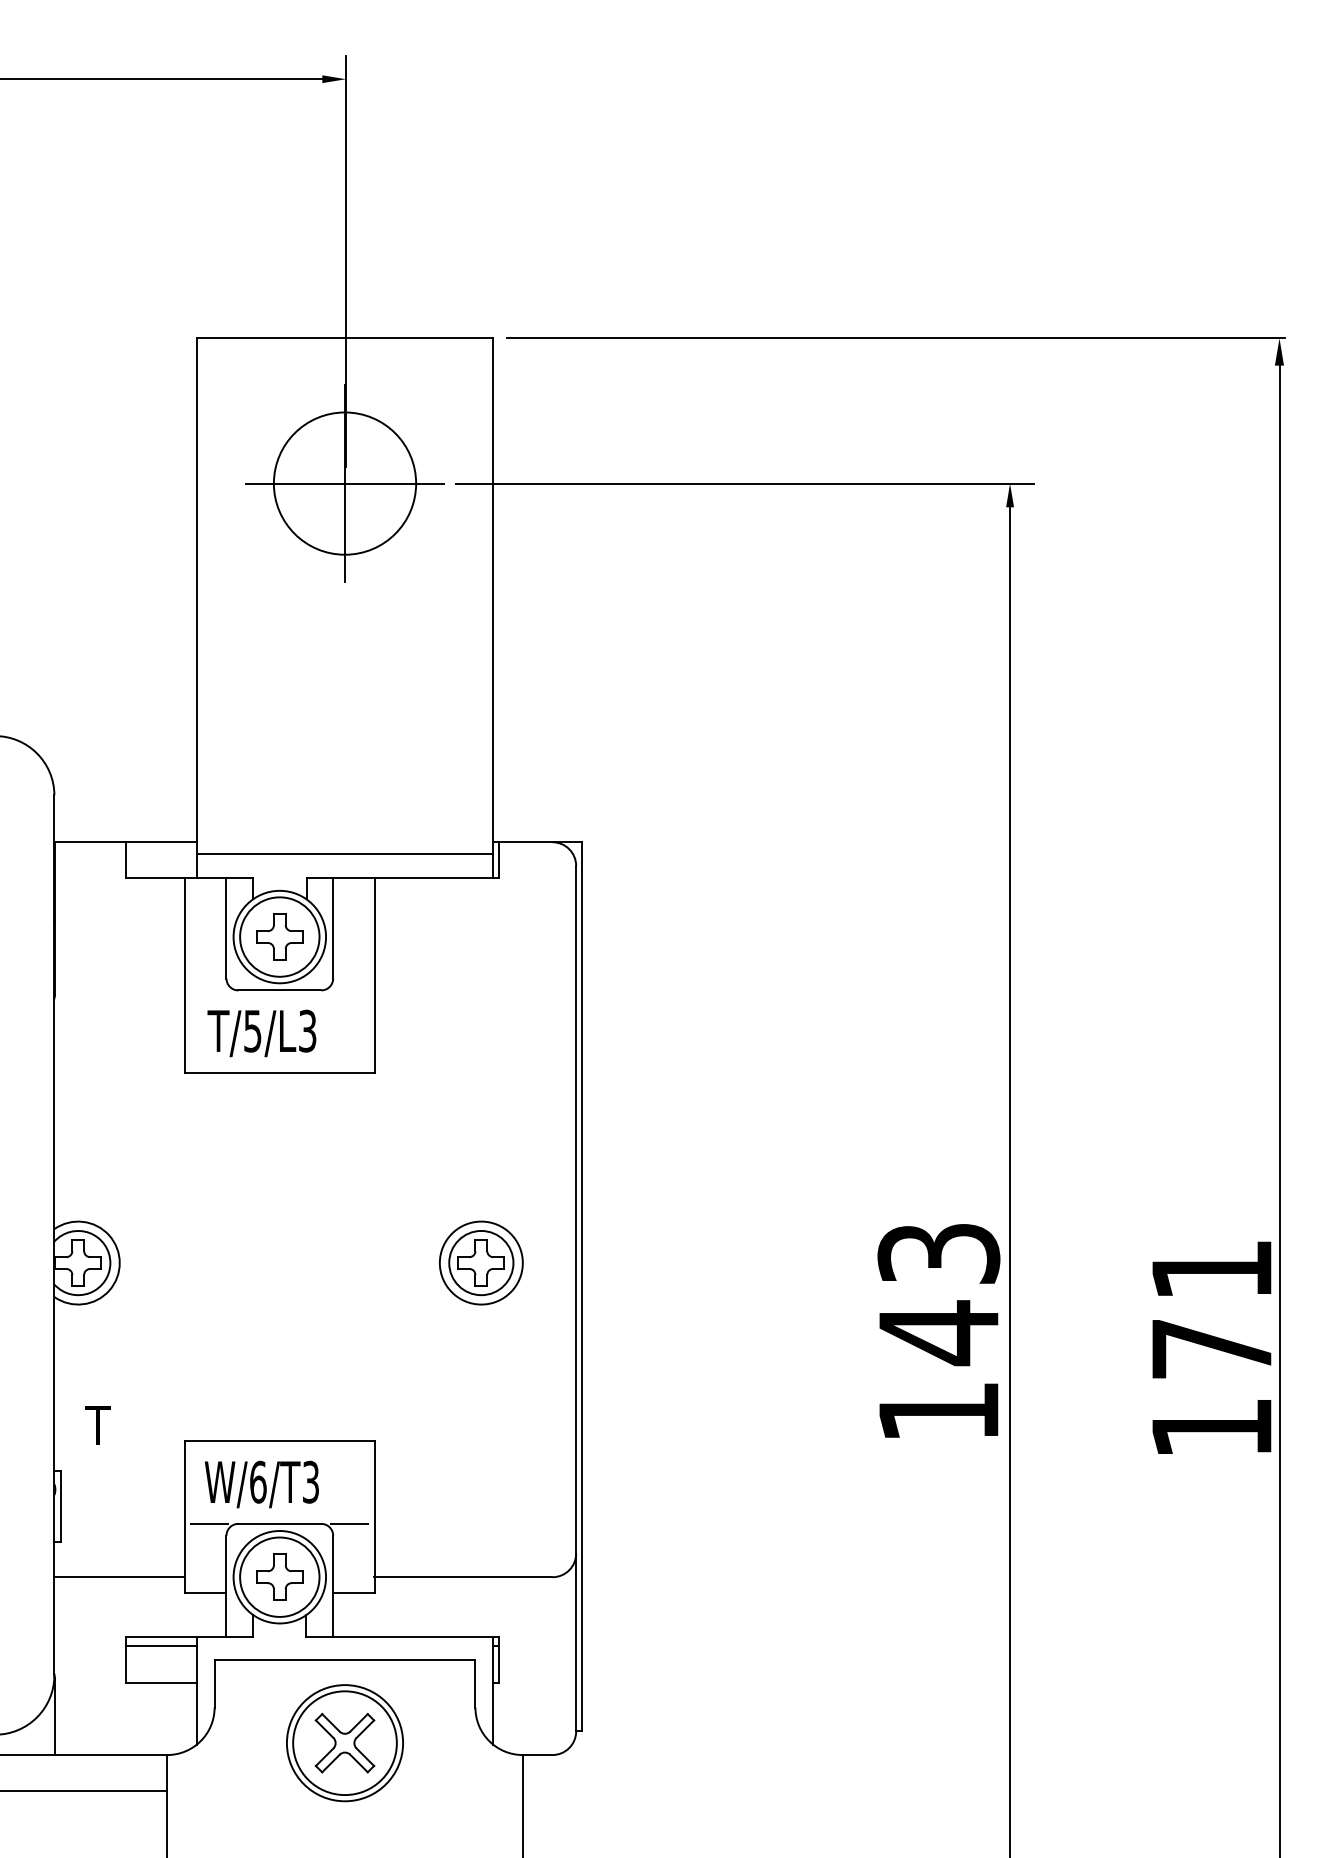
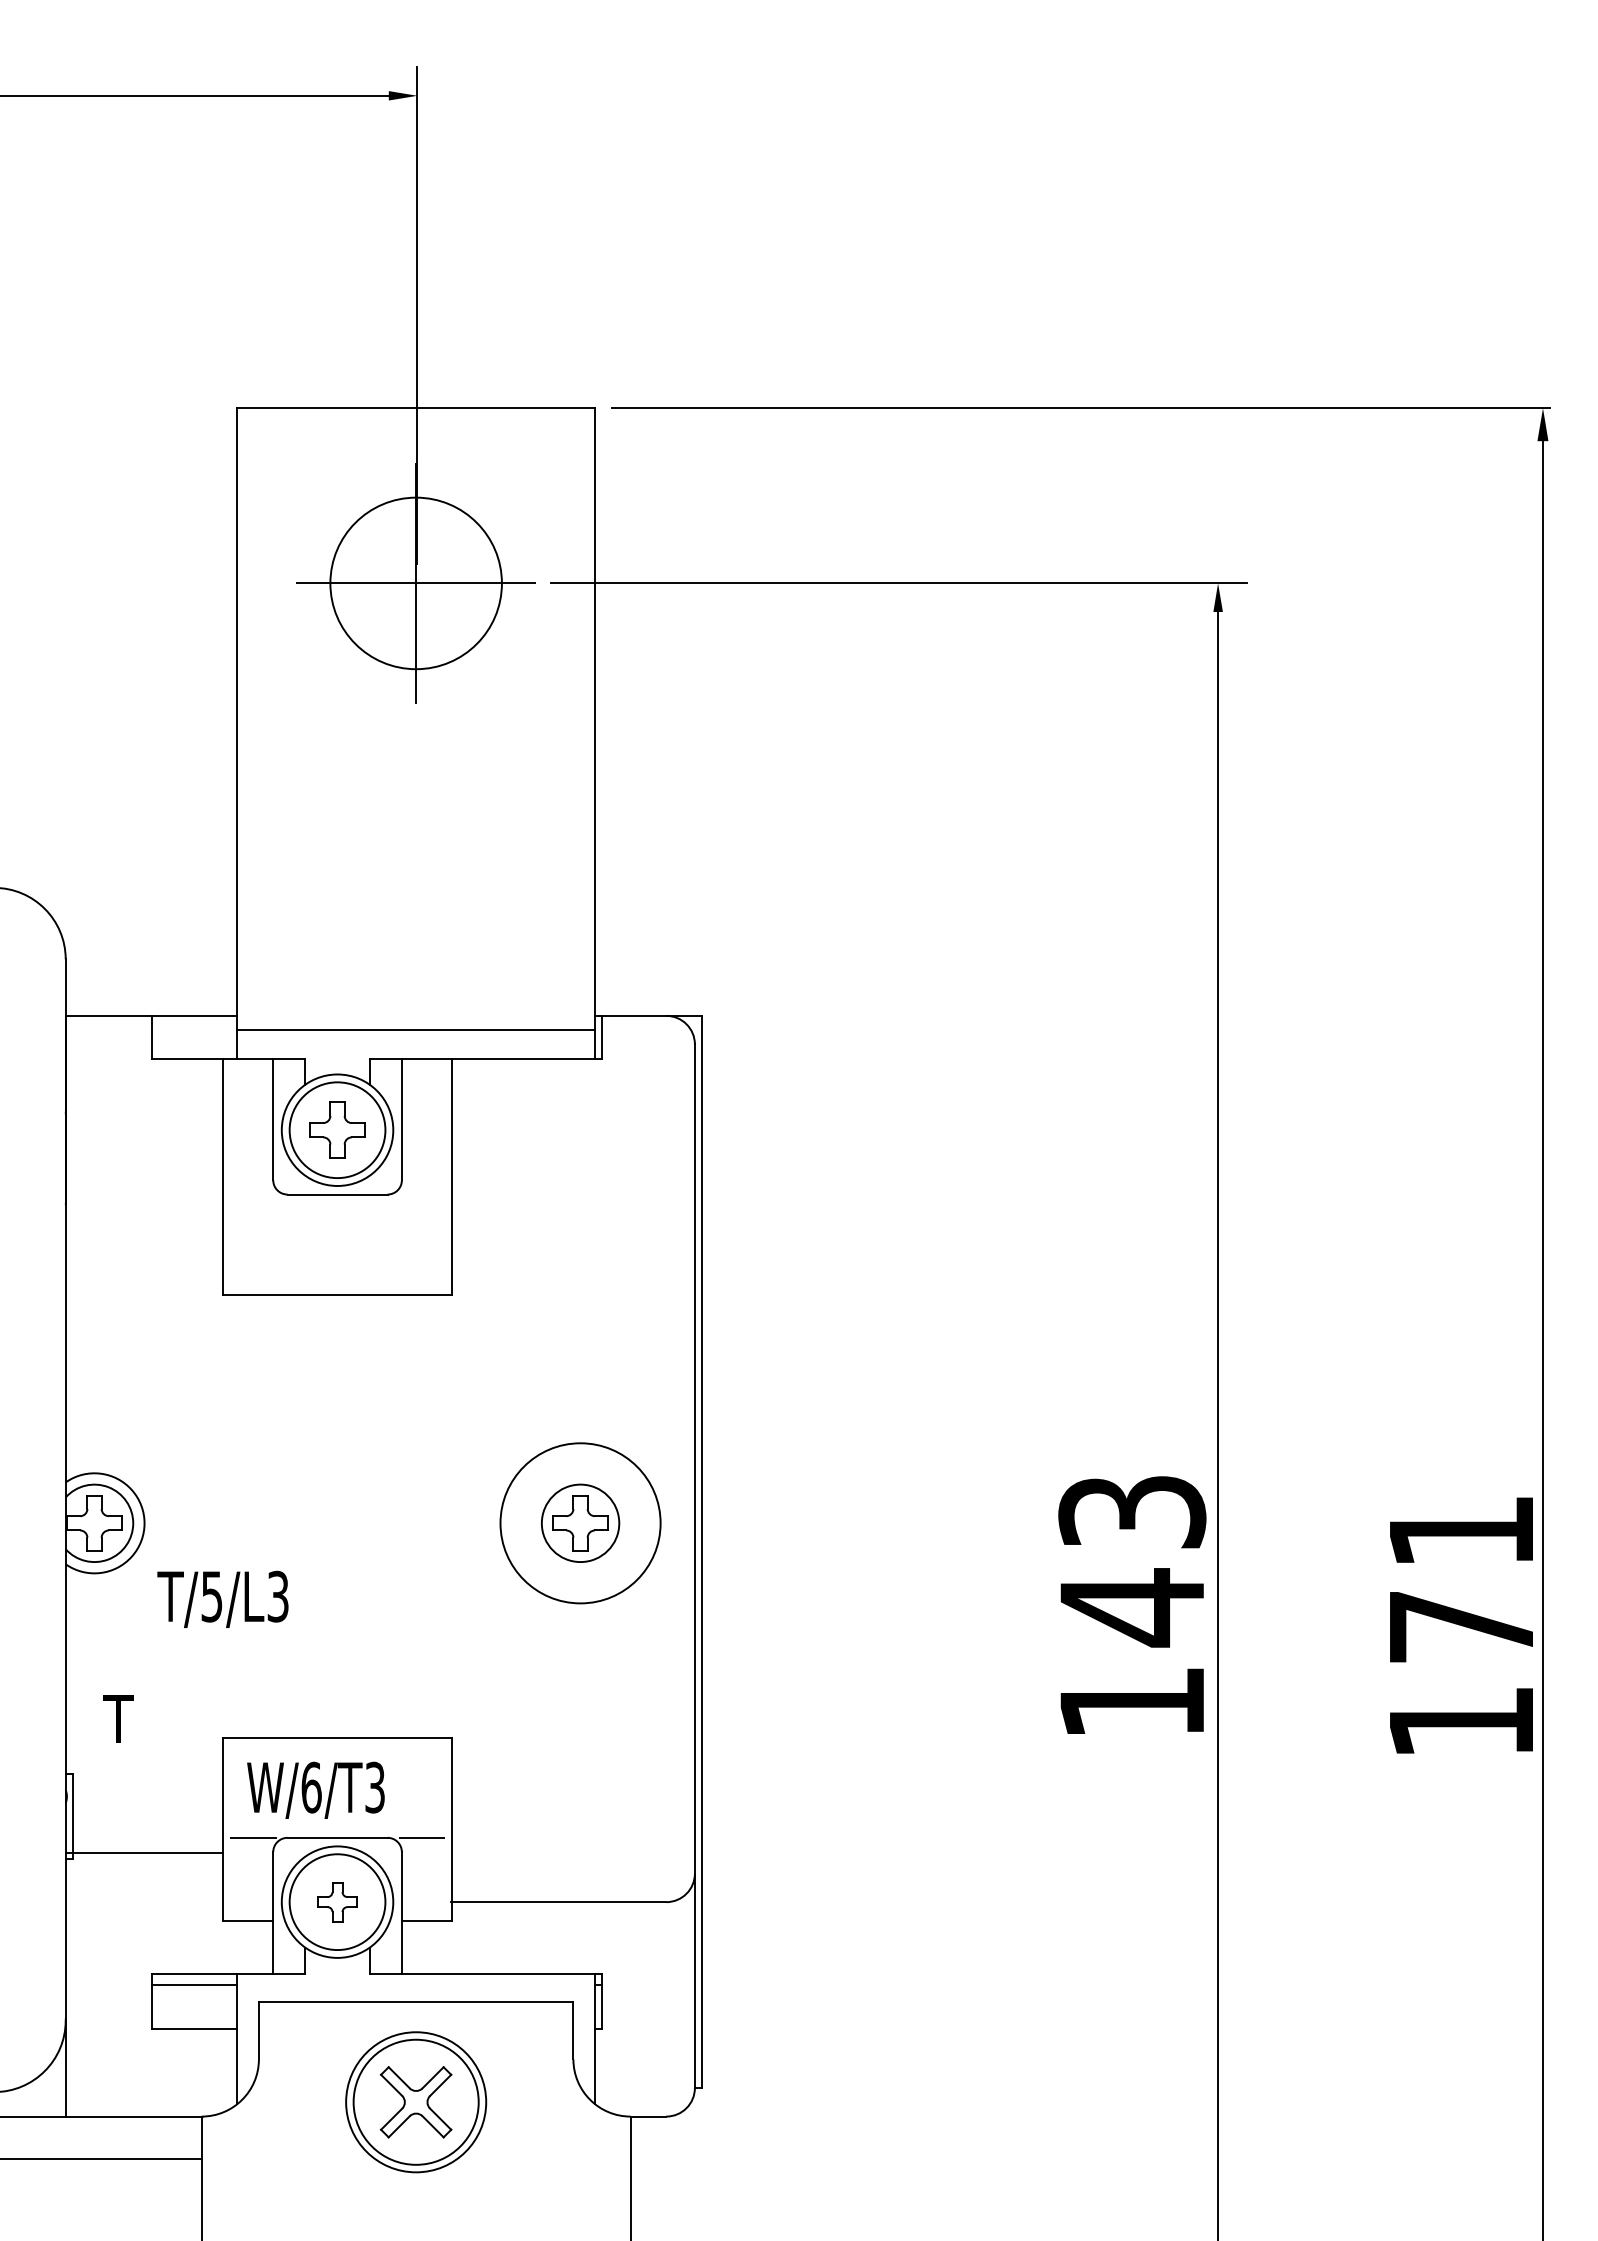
text: (261, 1032) -> (222, 1598), moved
circle: (481, 1263) -> (580, 1523), size x1.6
part: (279, 1576) -> (337, 1901), size x0.7
line: (118, 1577) -> (143, 1853), moved

